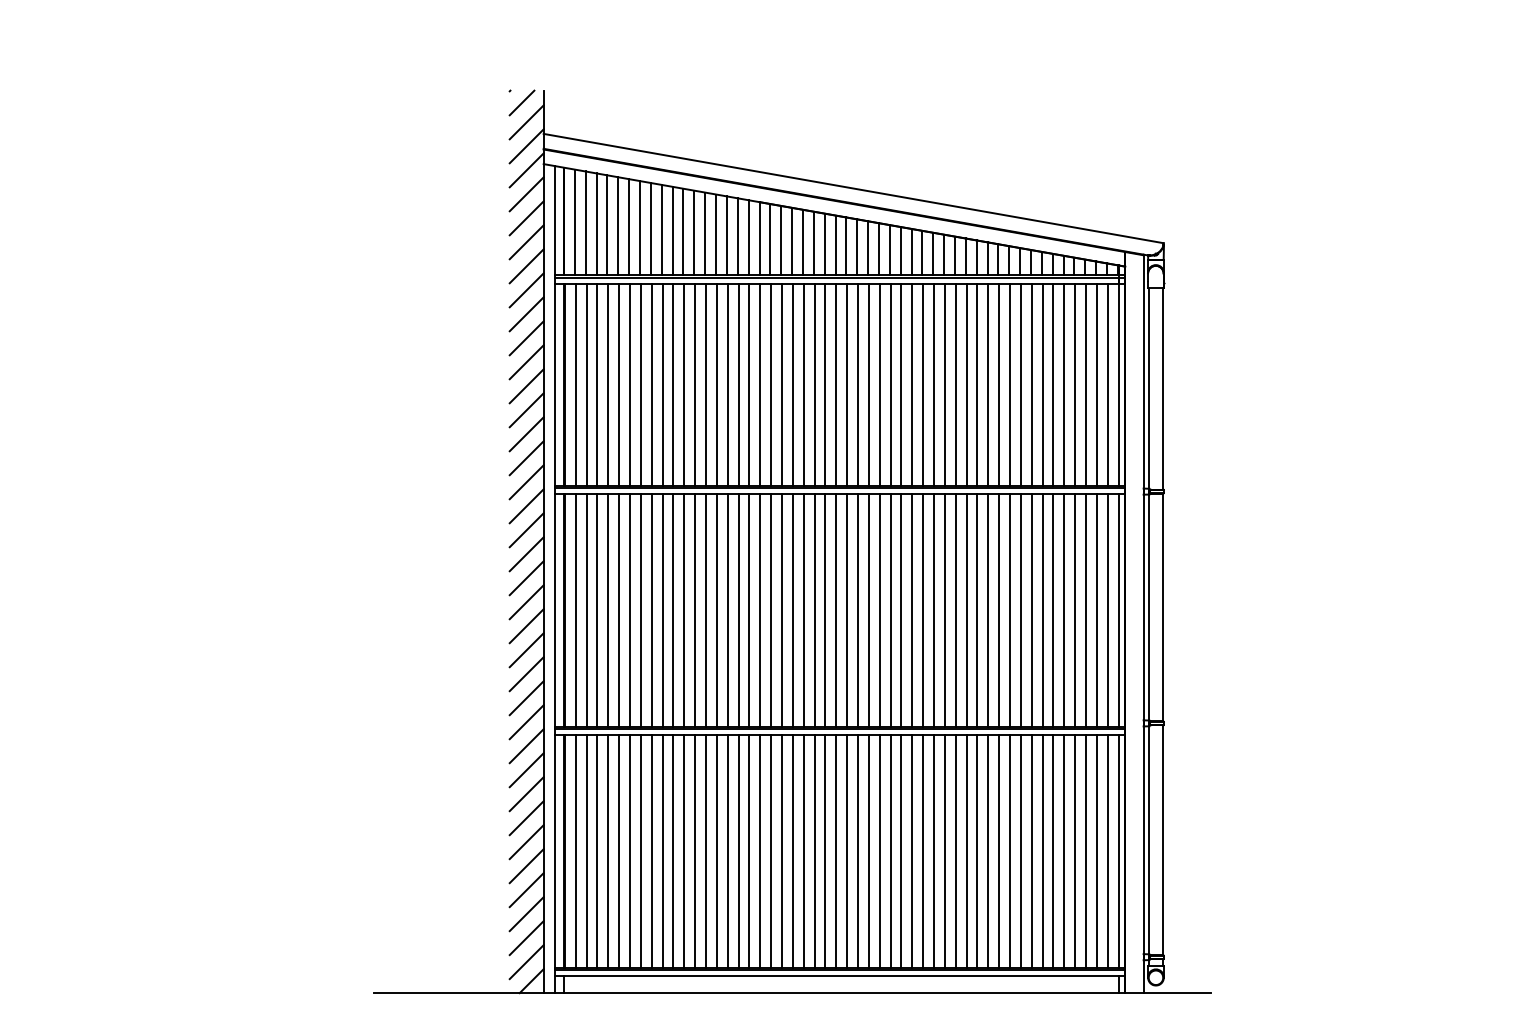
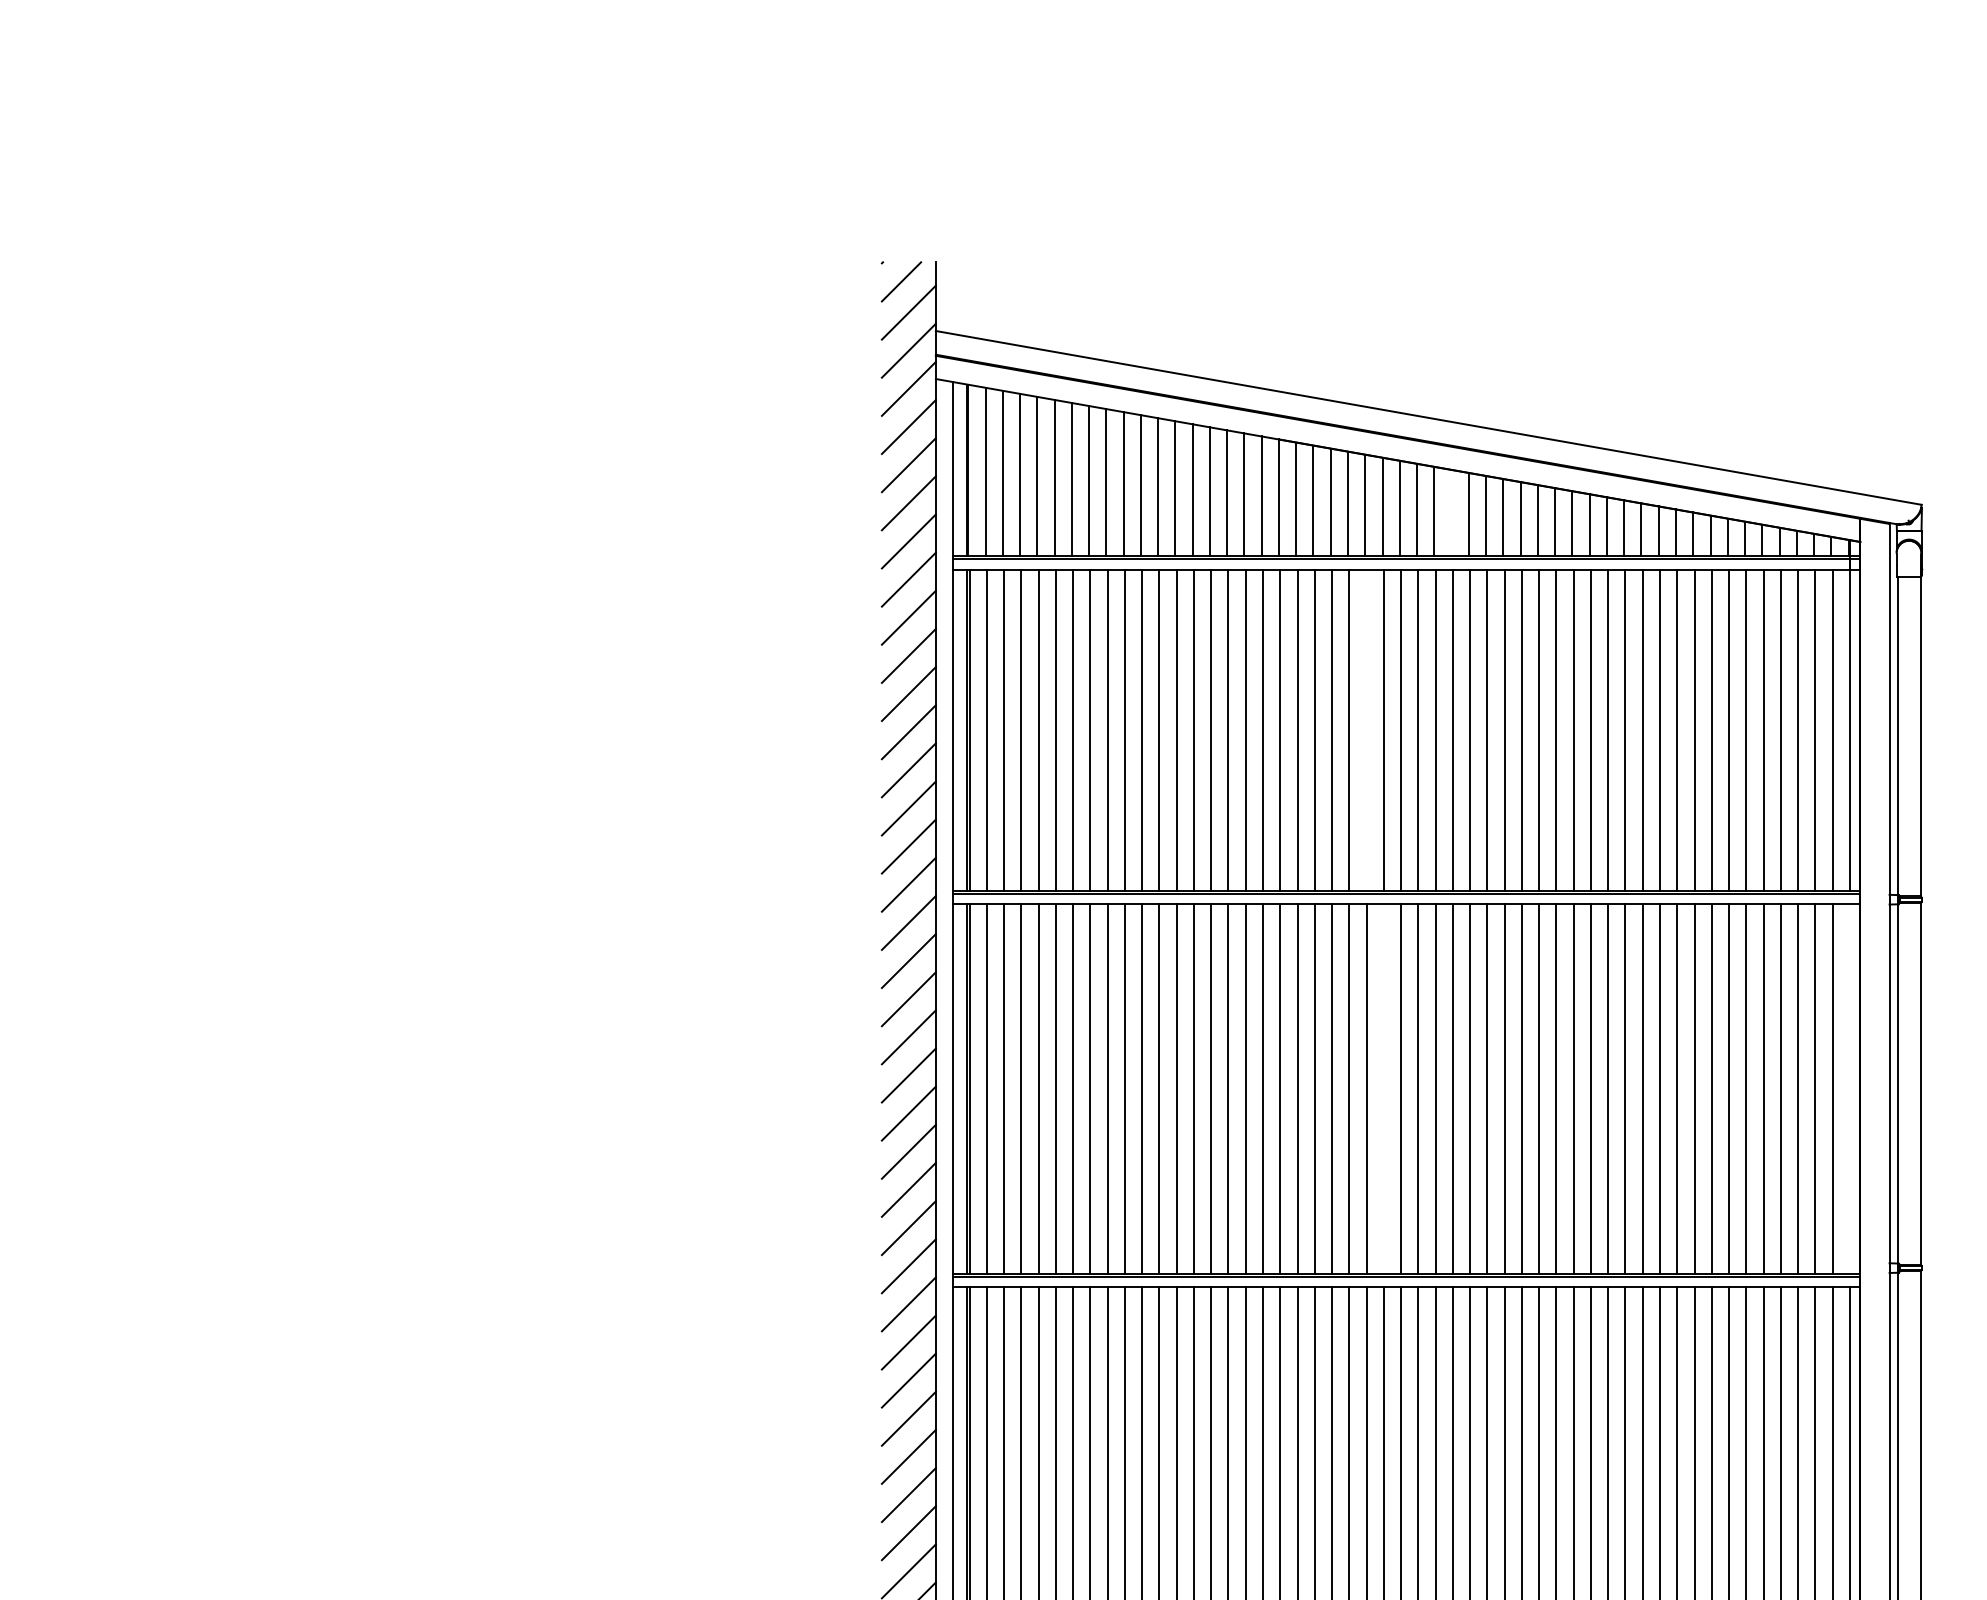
line: (868, 248) -> (1452, 513), removed
line: (814, 384) -> (1366, 729), removed
line: (825, 610) -> (1383, 1088), removed
line: (1118, 610) -> (1849, 1088), removed

